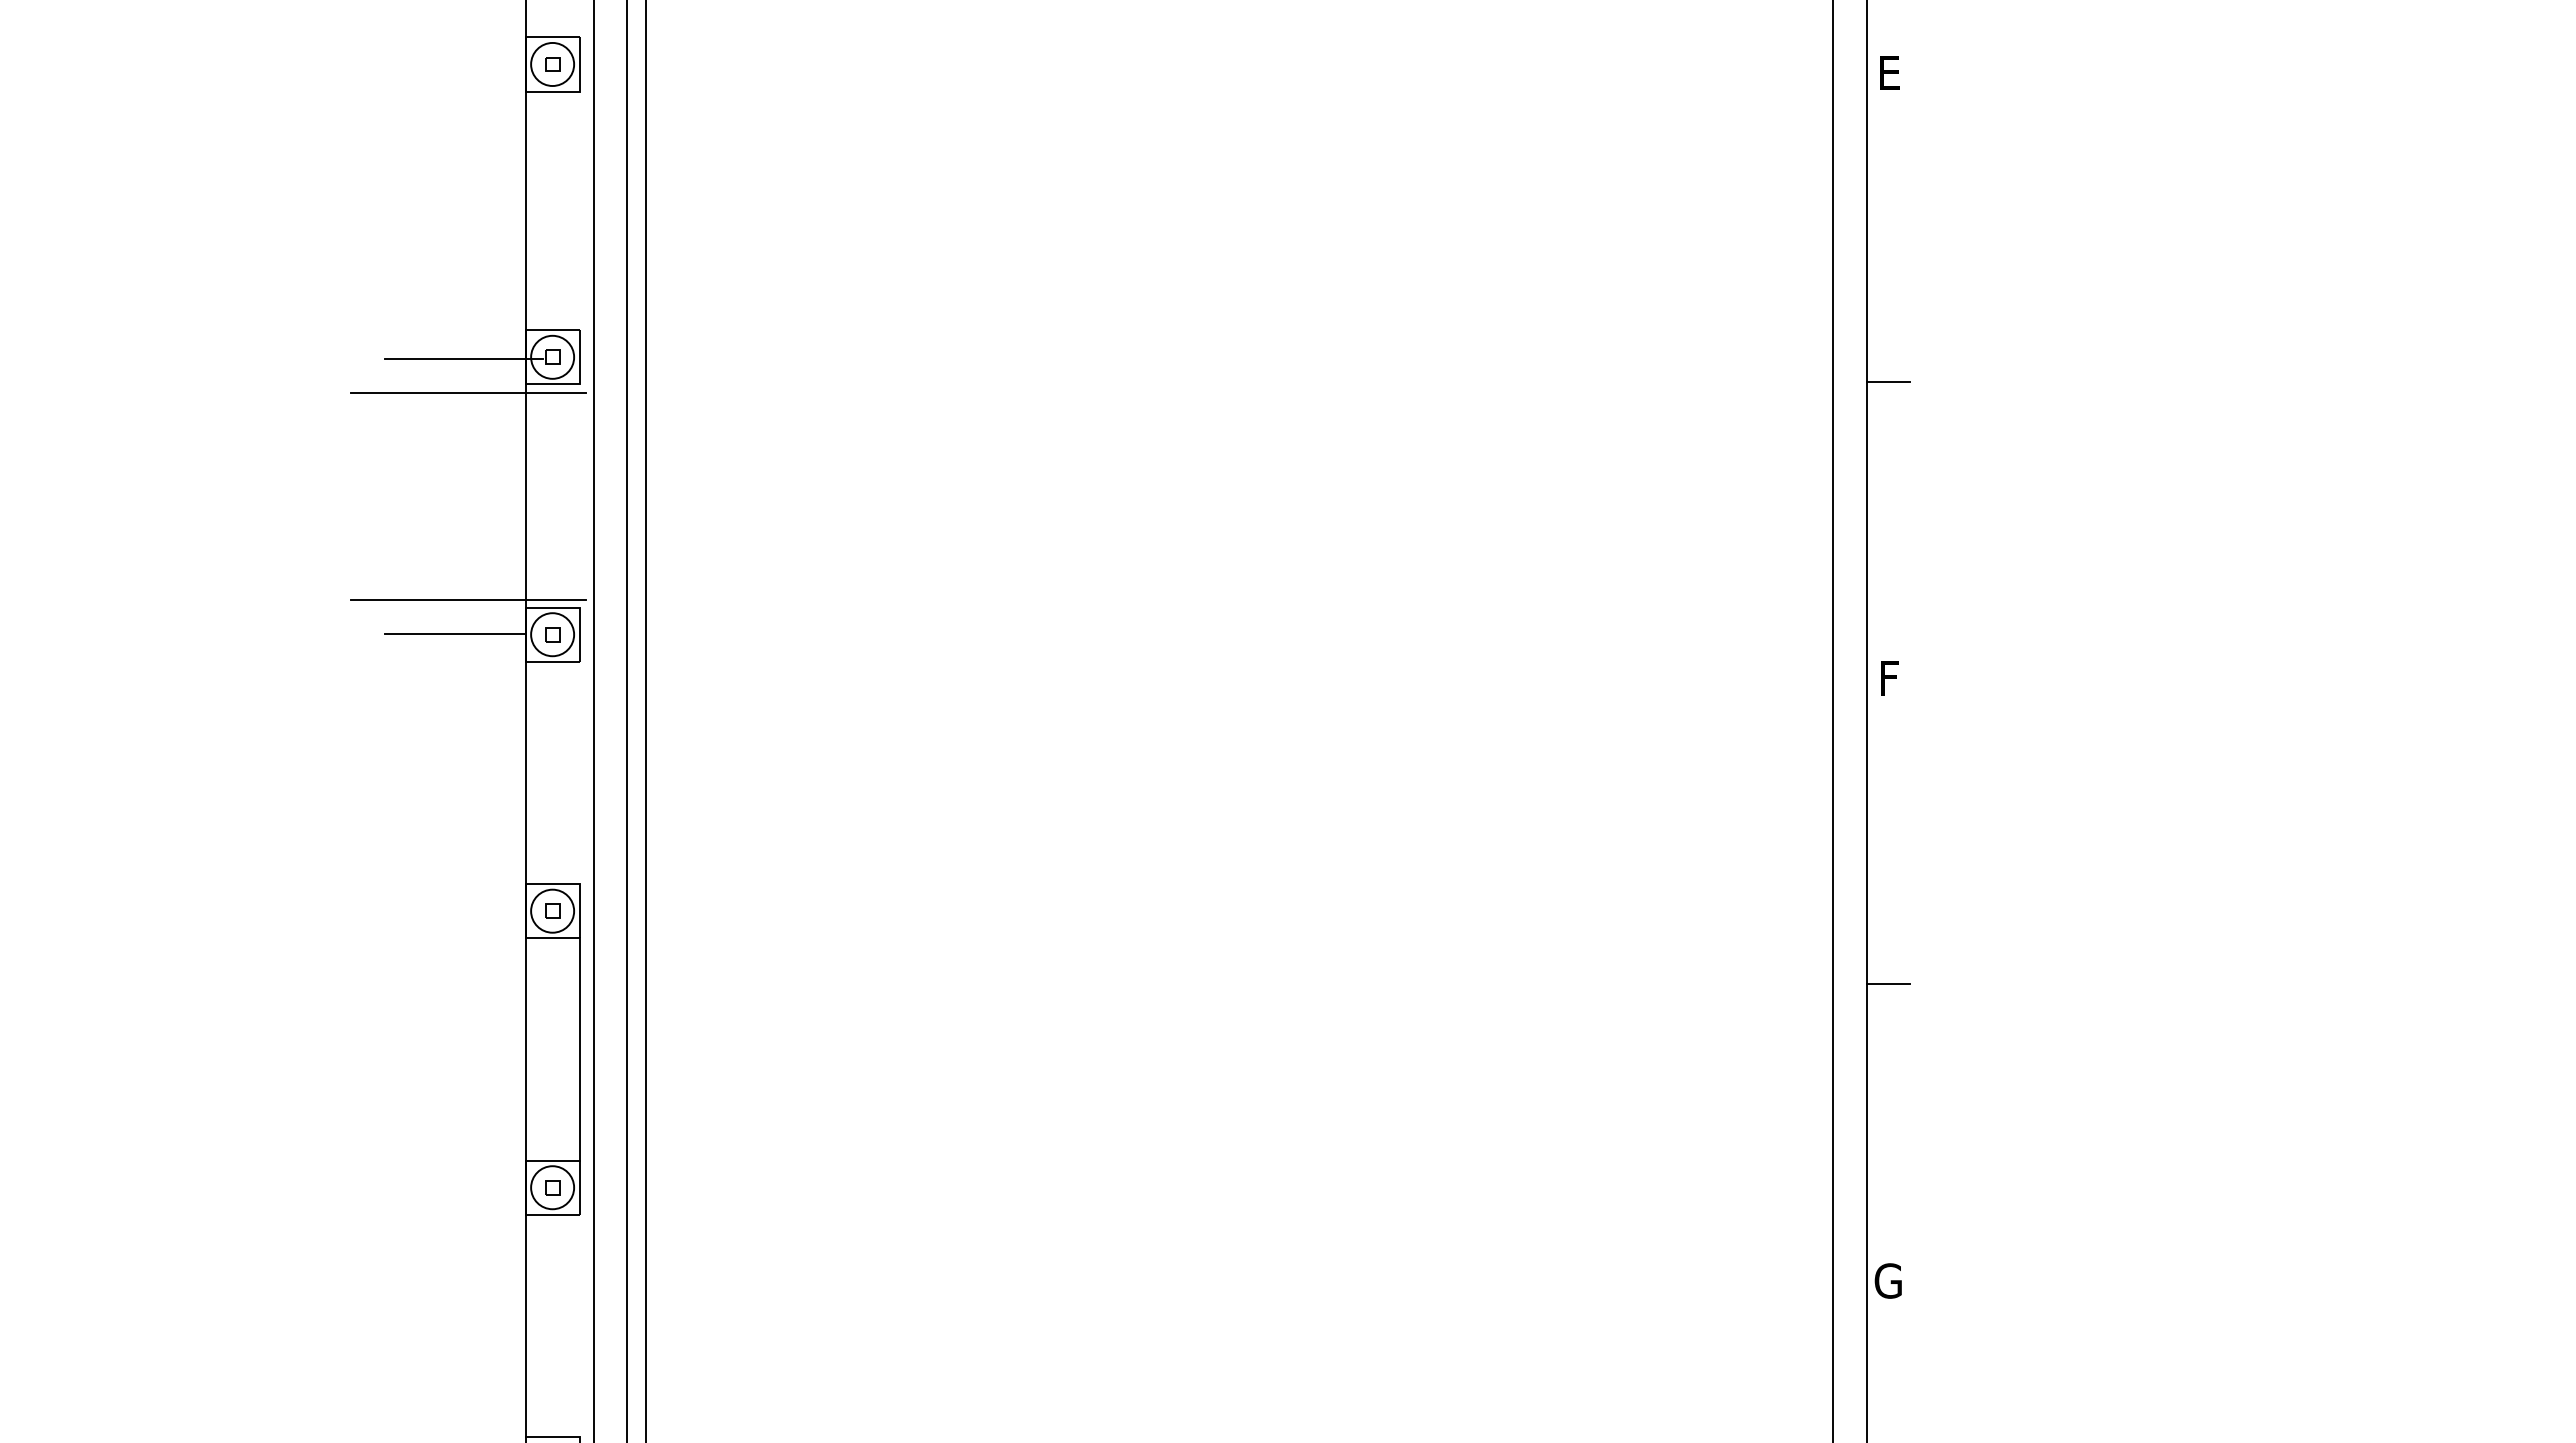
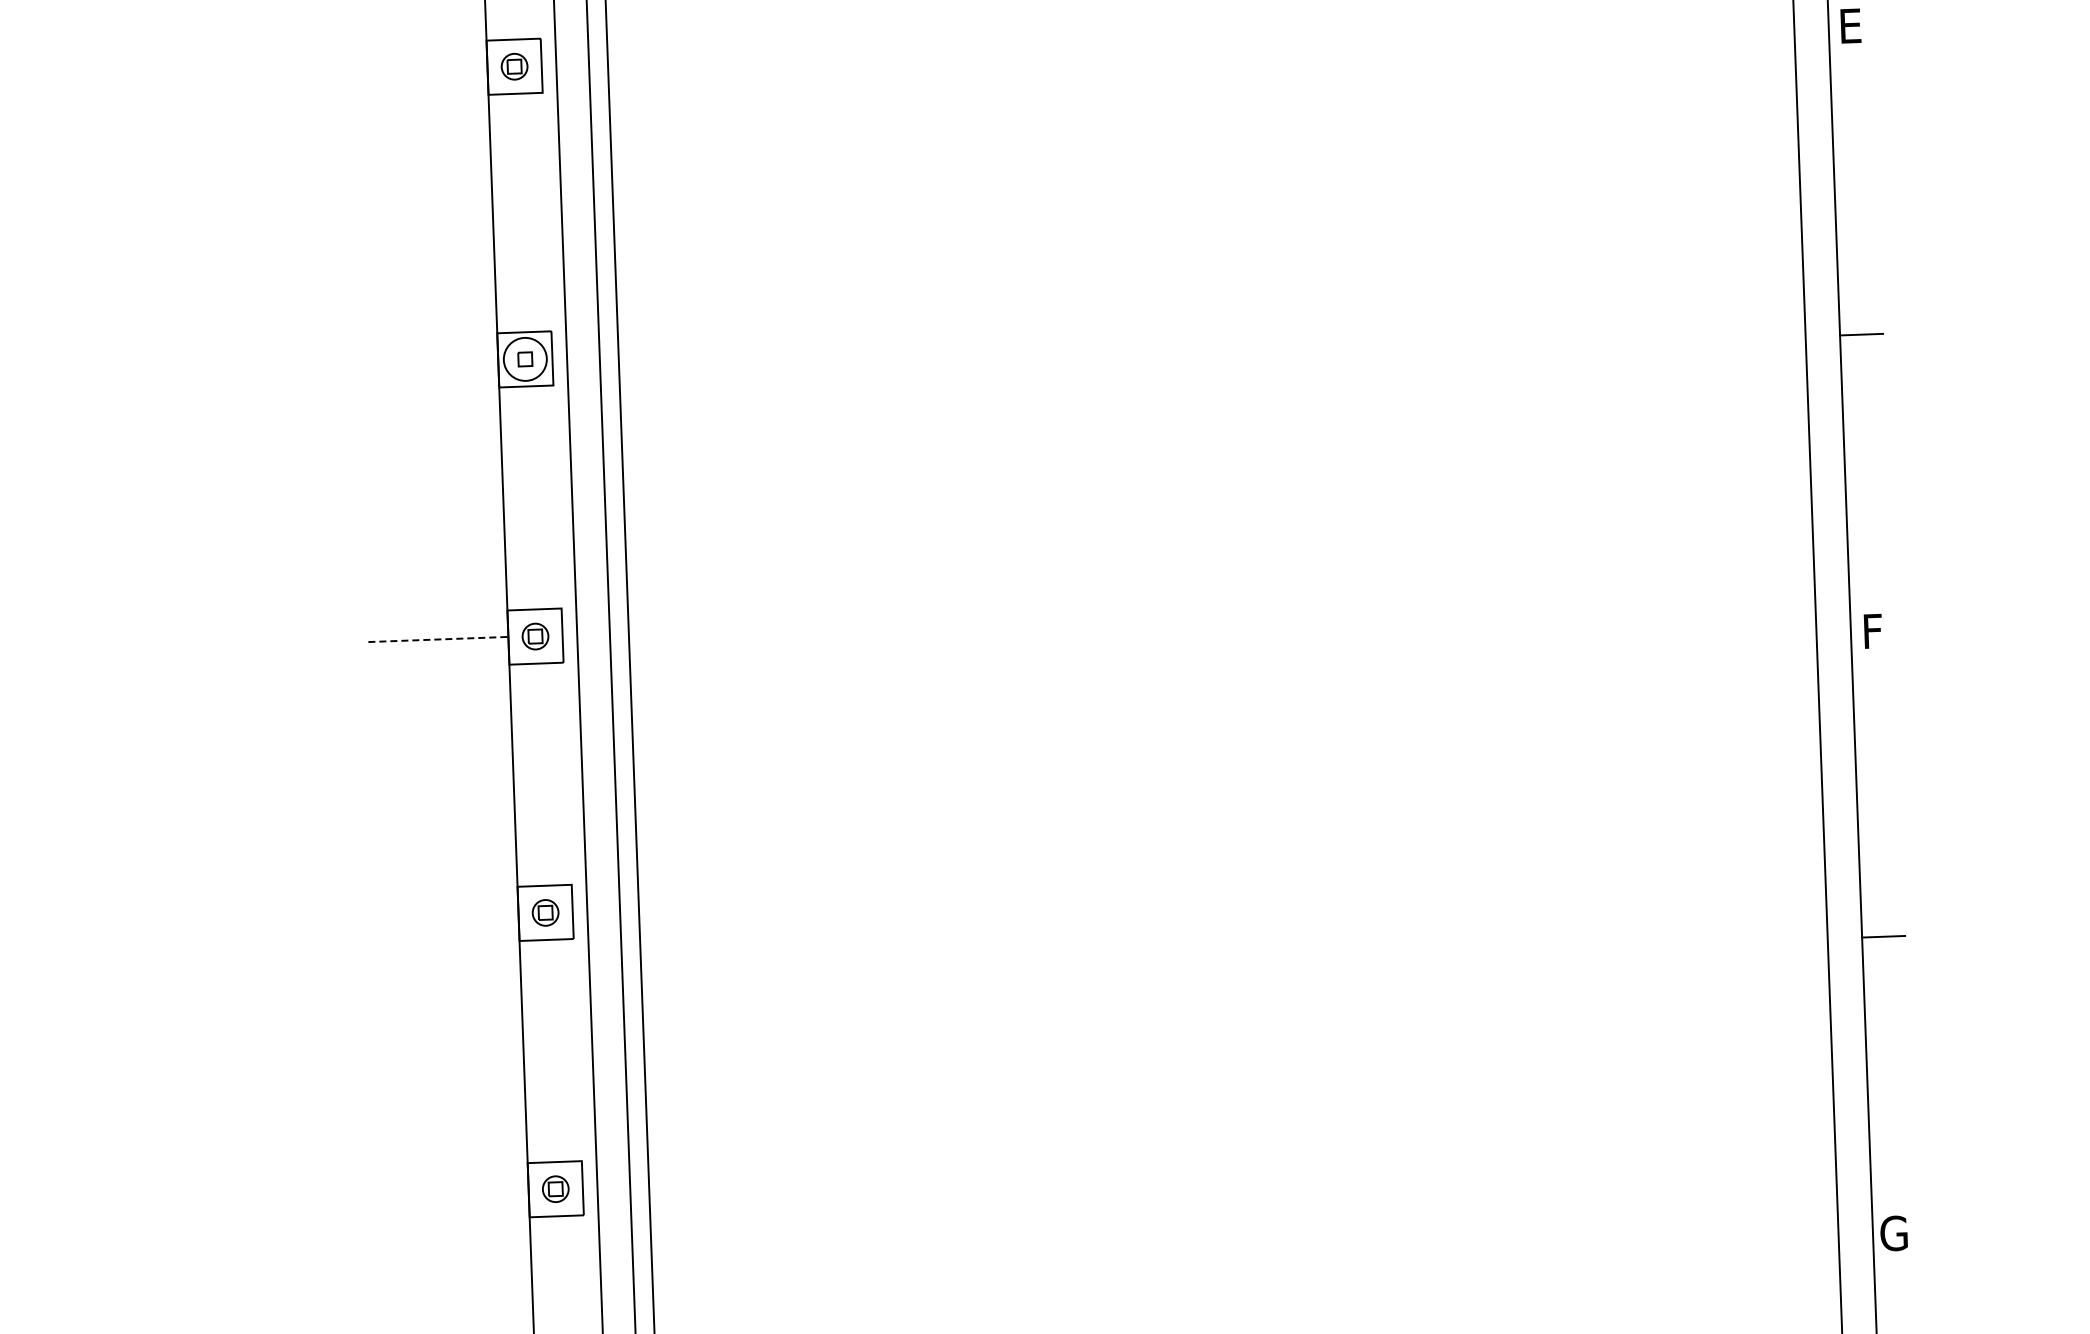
circle: (552, 64) -> (514, 66), size x0.6
line: (463, 358) -> (436, 363), removed
line: (467, 393) -> (441, 398), removed
line: (467, 599) -> (449, 604), removed
line: (455, 634) -> (438, 639), solid -> dashed
circle: (552, 634) -> (535, 636), size x0.6
circle: (552, 910) -> (545, 912), size x0.6
line: (579, 1049) -> (577, 1050), removed
circle: (552, 1187) -> (555, 1189), size x0.6

